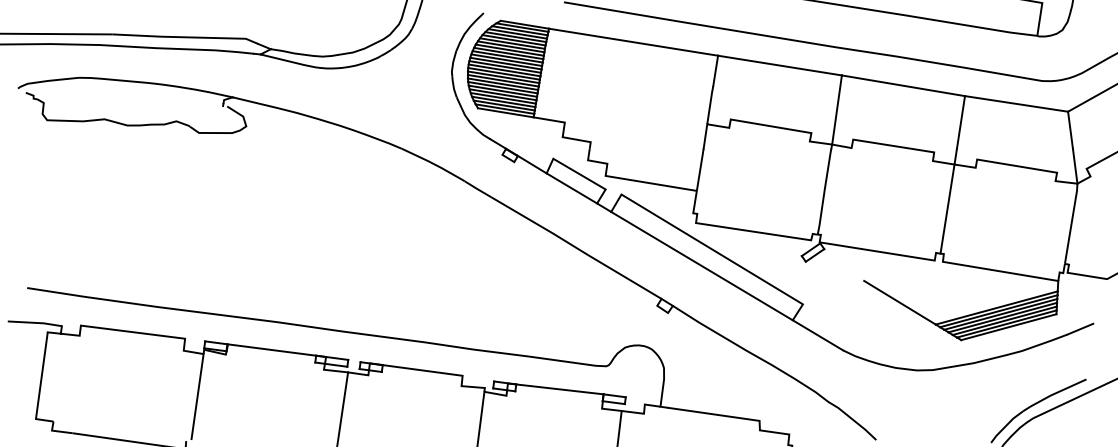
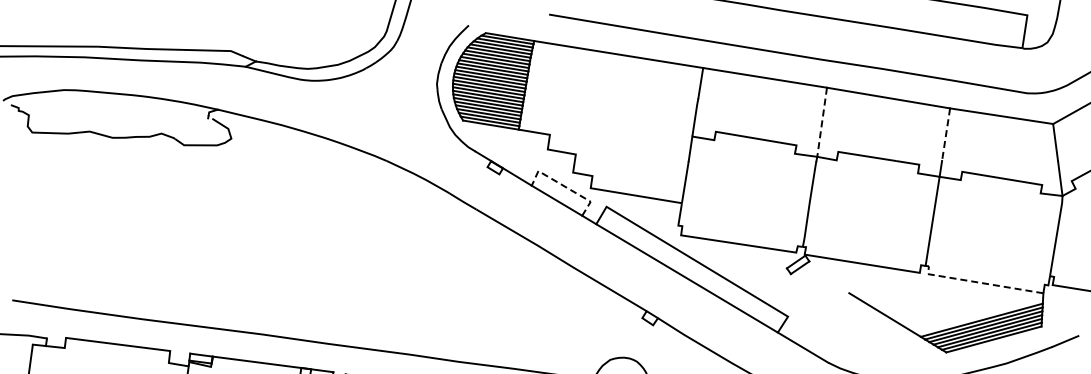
line: (837, 110) -> (822, 122), solid -> dashed
line: (960, 122) -> (945, 134), solid -> dashed
line: (579, 173) -> (564, 185), solid -> dashed
line: (994, 270) -> (979, 282), solid -> dashed

